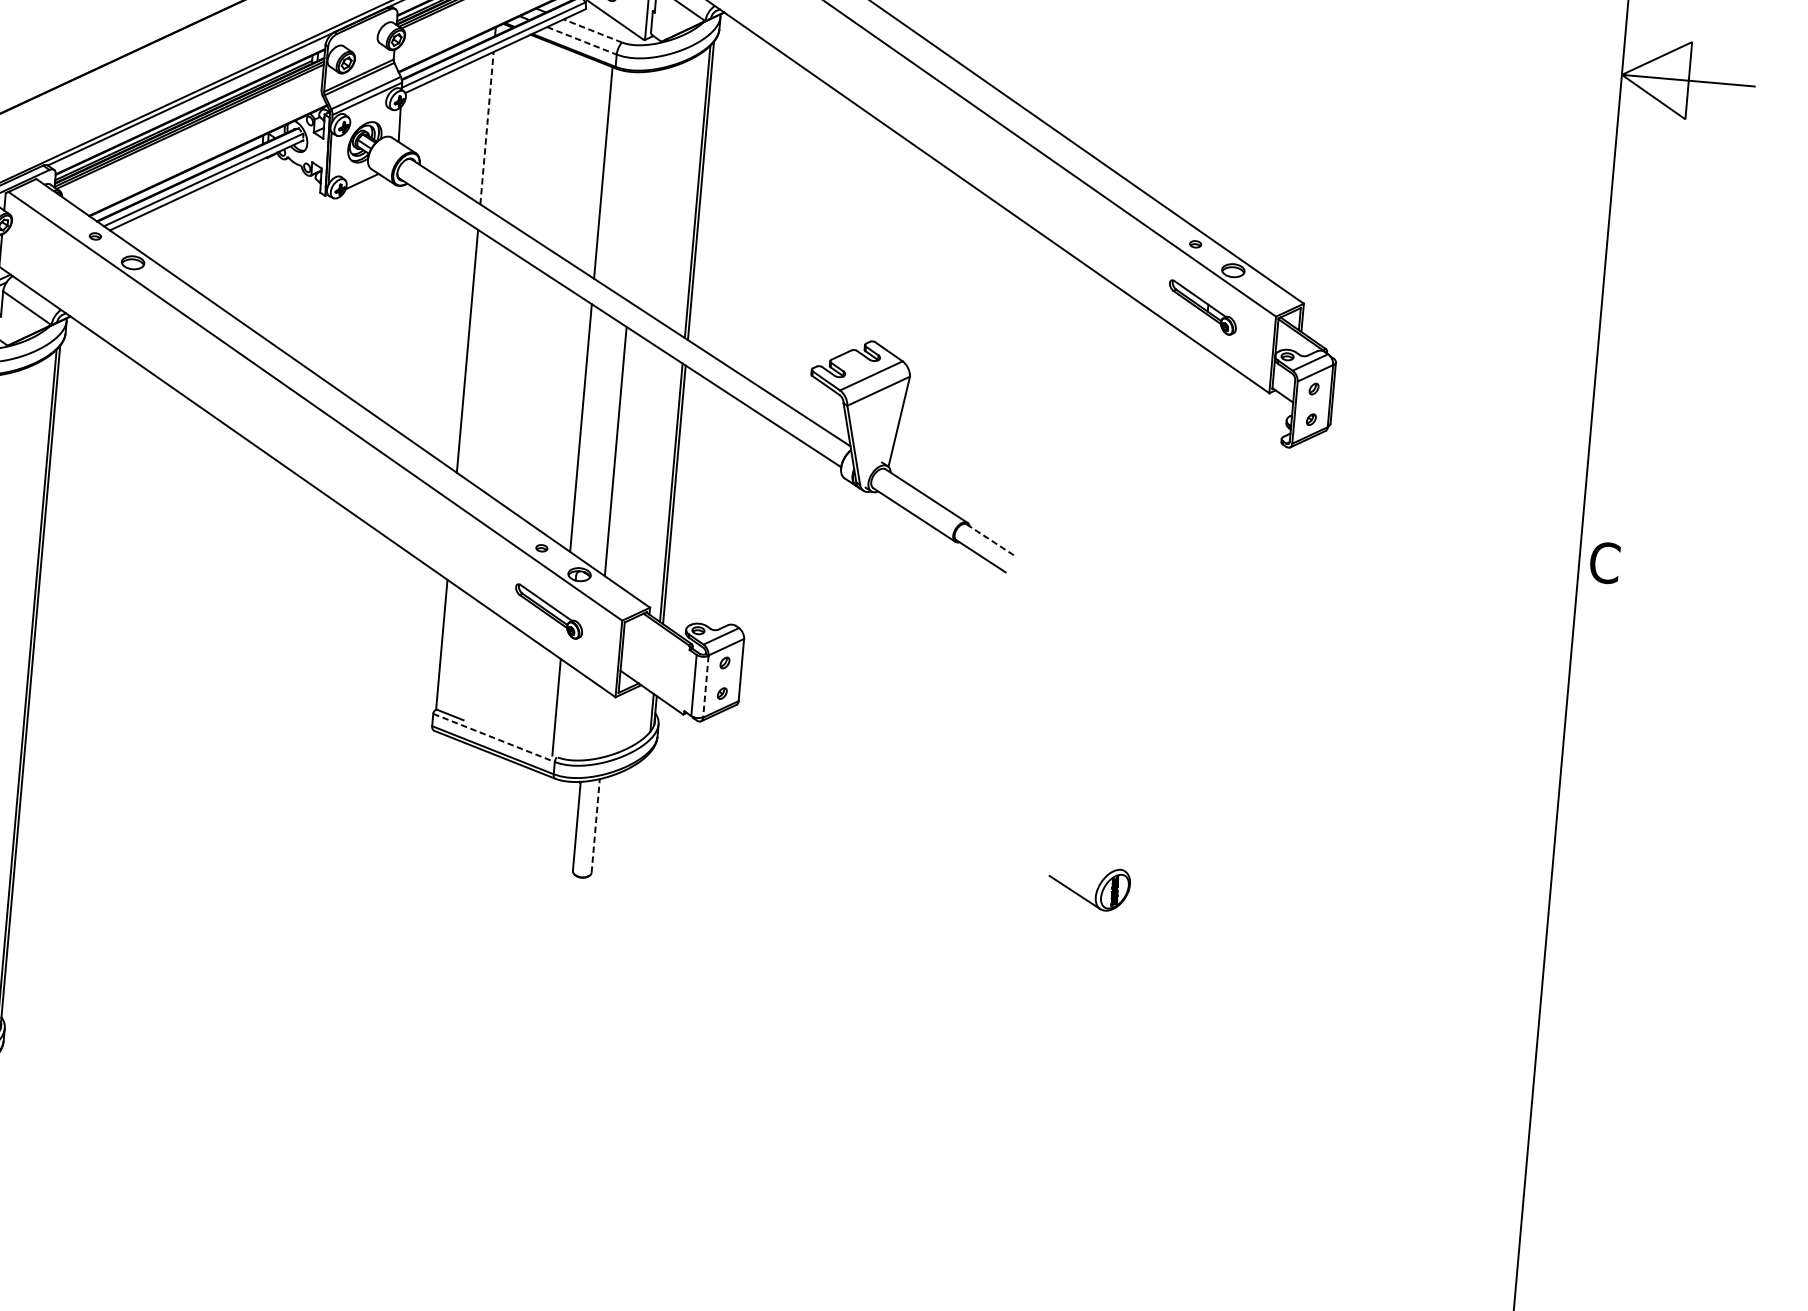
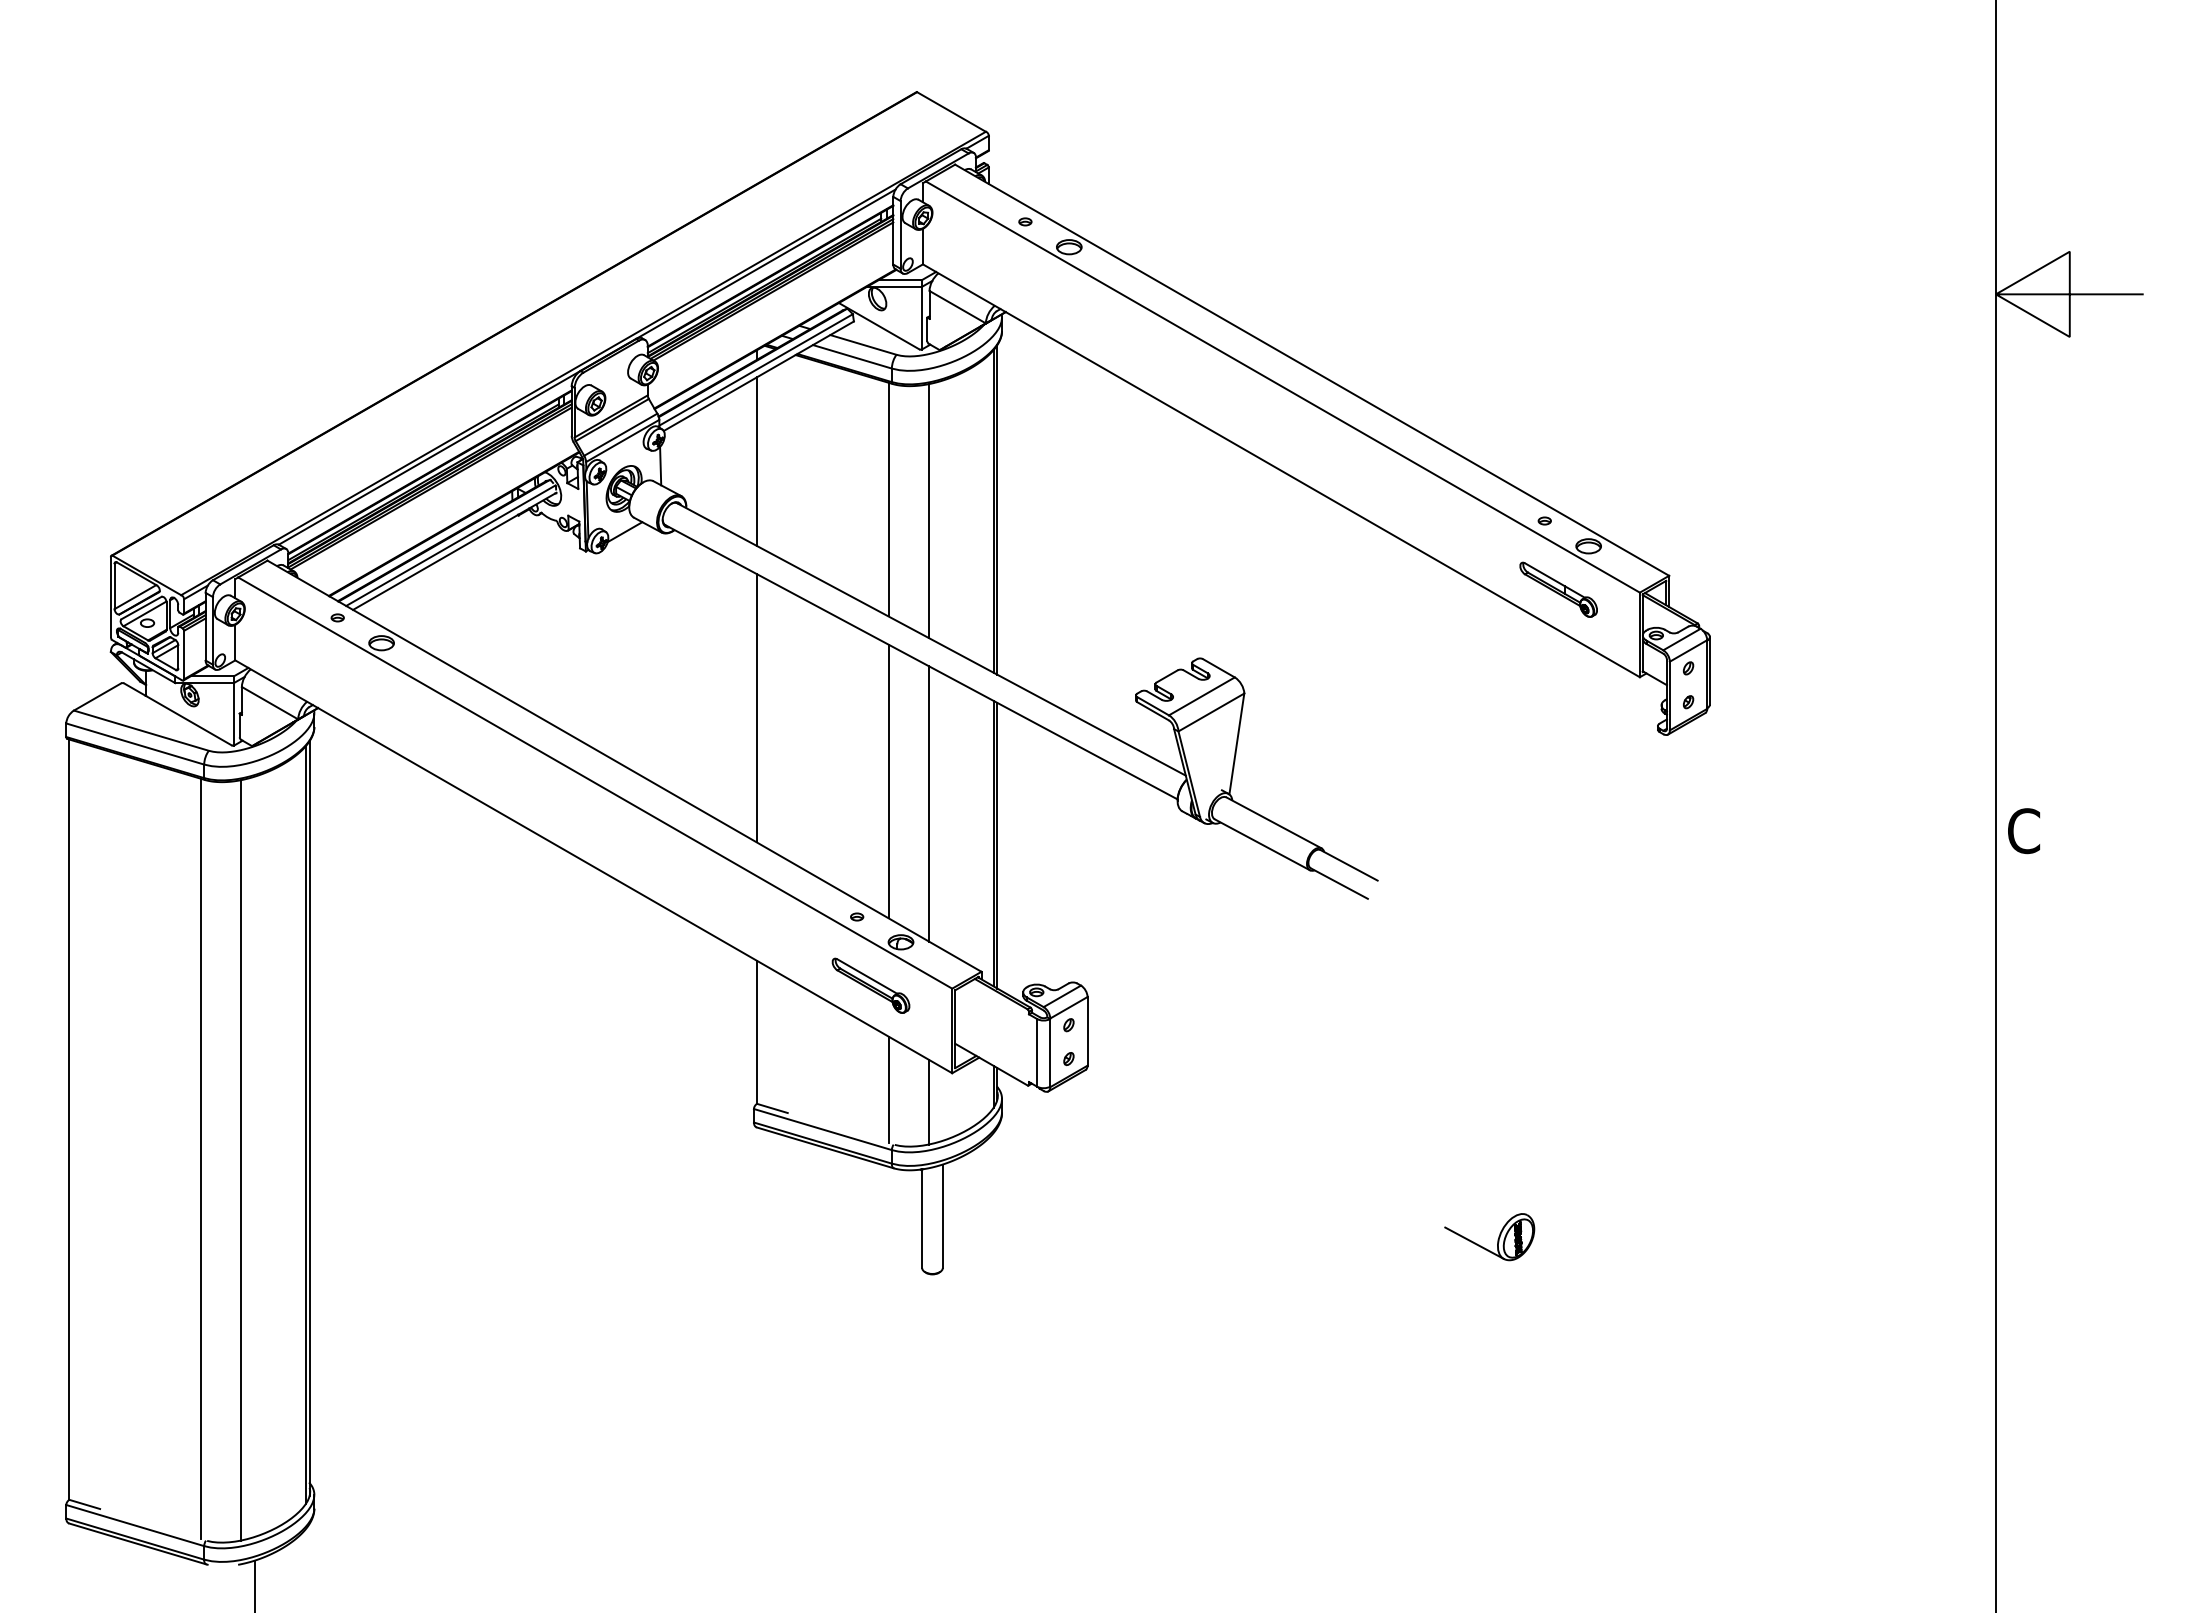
line: (592, 30) -> (863, 344), dashed -> solid
line: (582, 40) -> (852, 356), dashed -> solid
line: (486, 128) -> (756, 461), dashed -> solid
line: (638, 186) -> (928, 511), added
line: (991, 540) -> (1349, 865), dashed -> solid
line: (706, 686) -> (1050, 1052), dashed -> solid
line: (591, 720) -> (928, 1101), added
line: (493, 737) -> (822, 1129), dashed -> solid
line: (595, 826) -> (942, 1216), dashed -> solid

